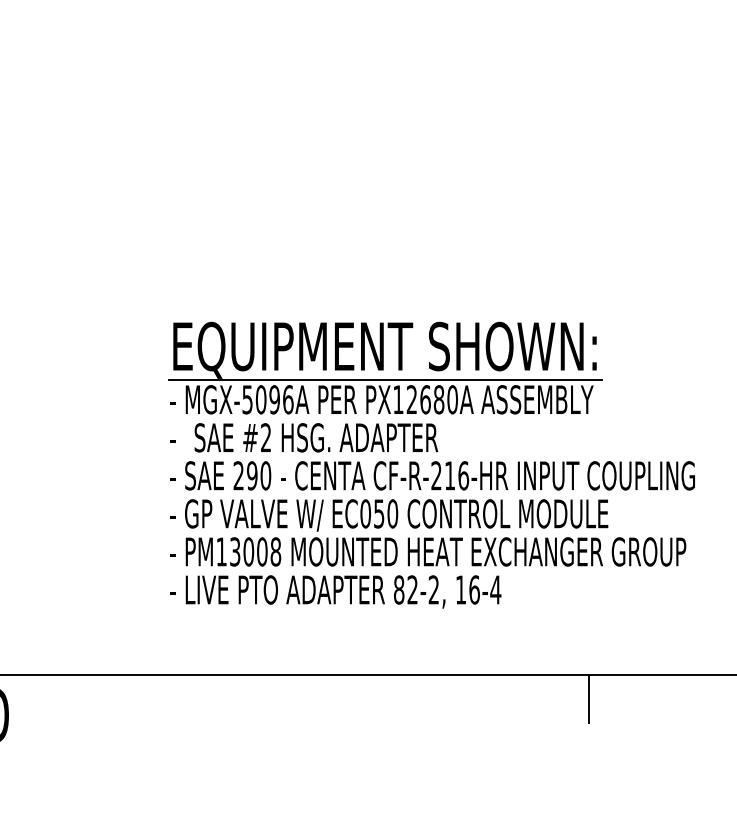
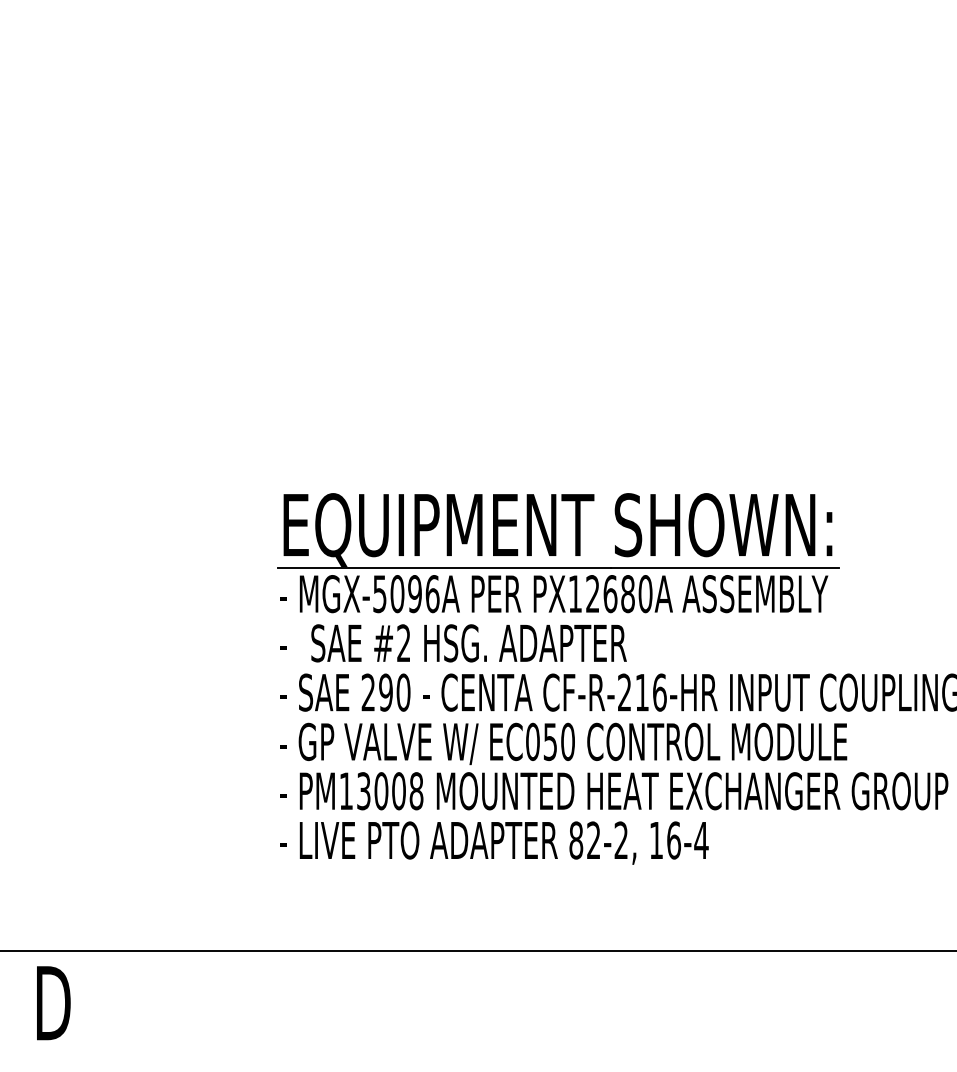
line: (589, 698) -> (822, 981), removed

